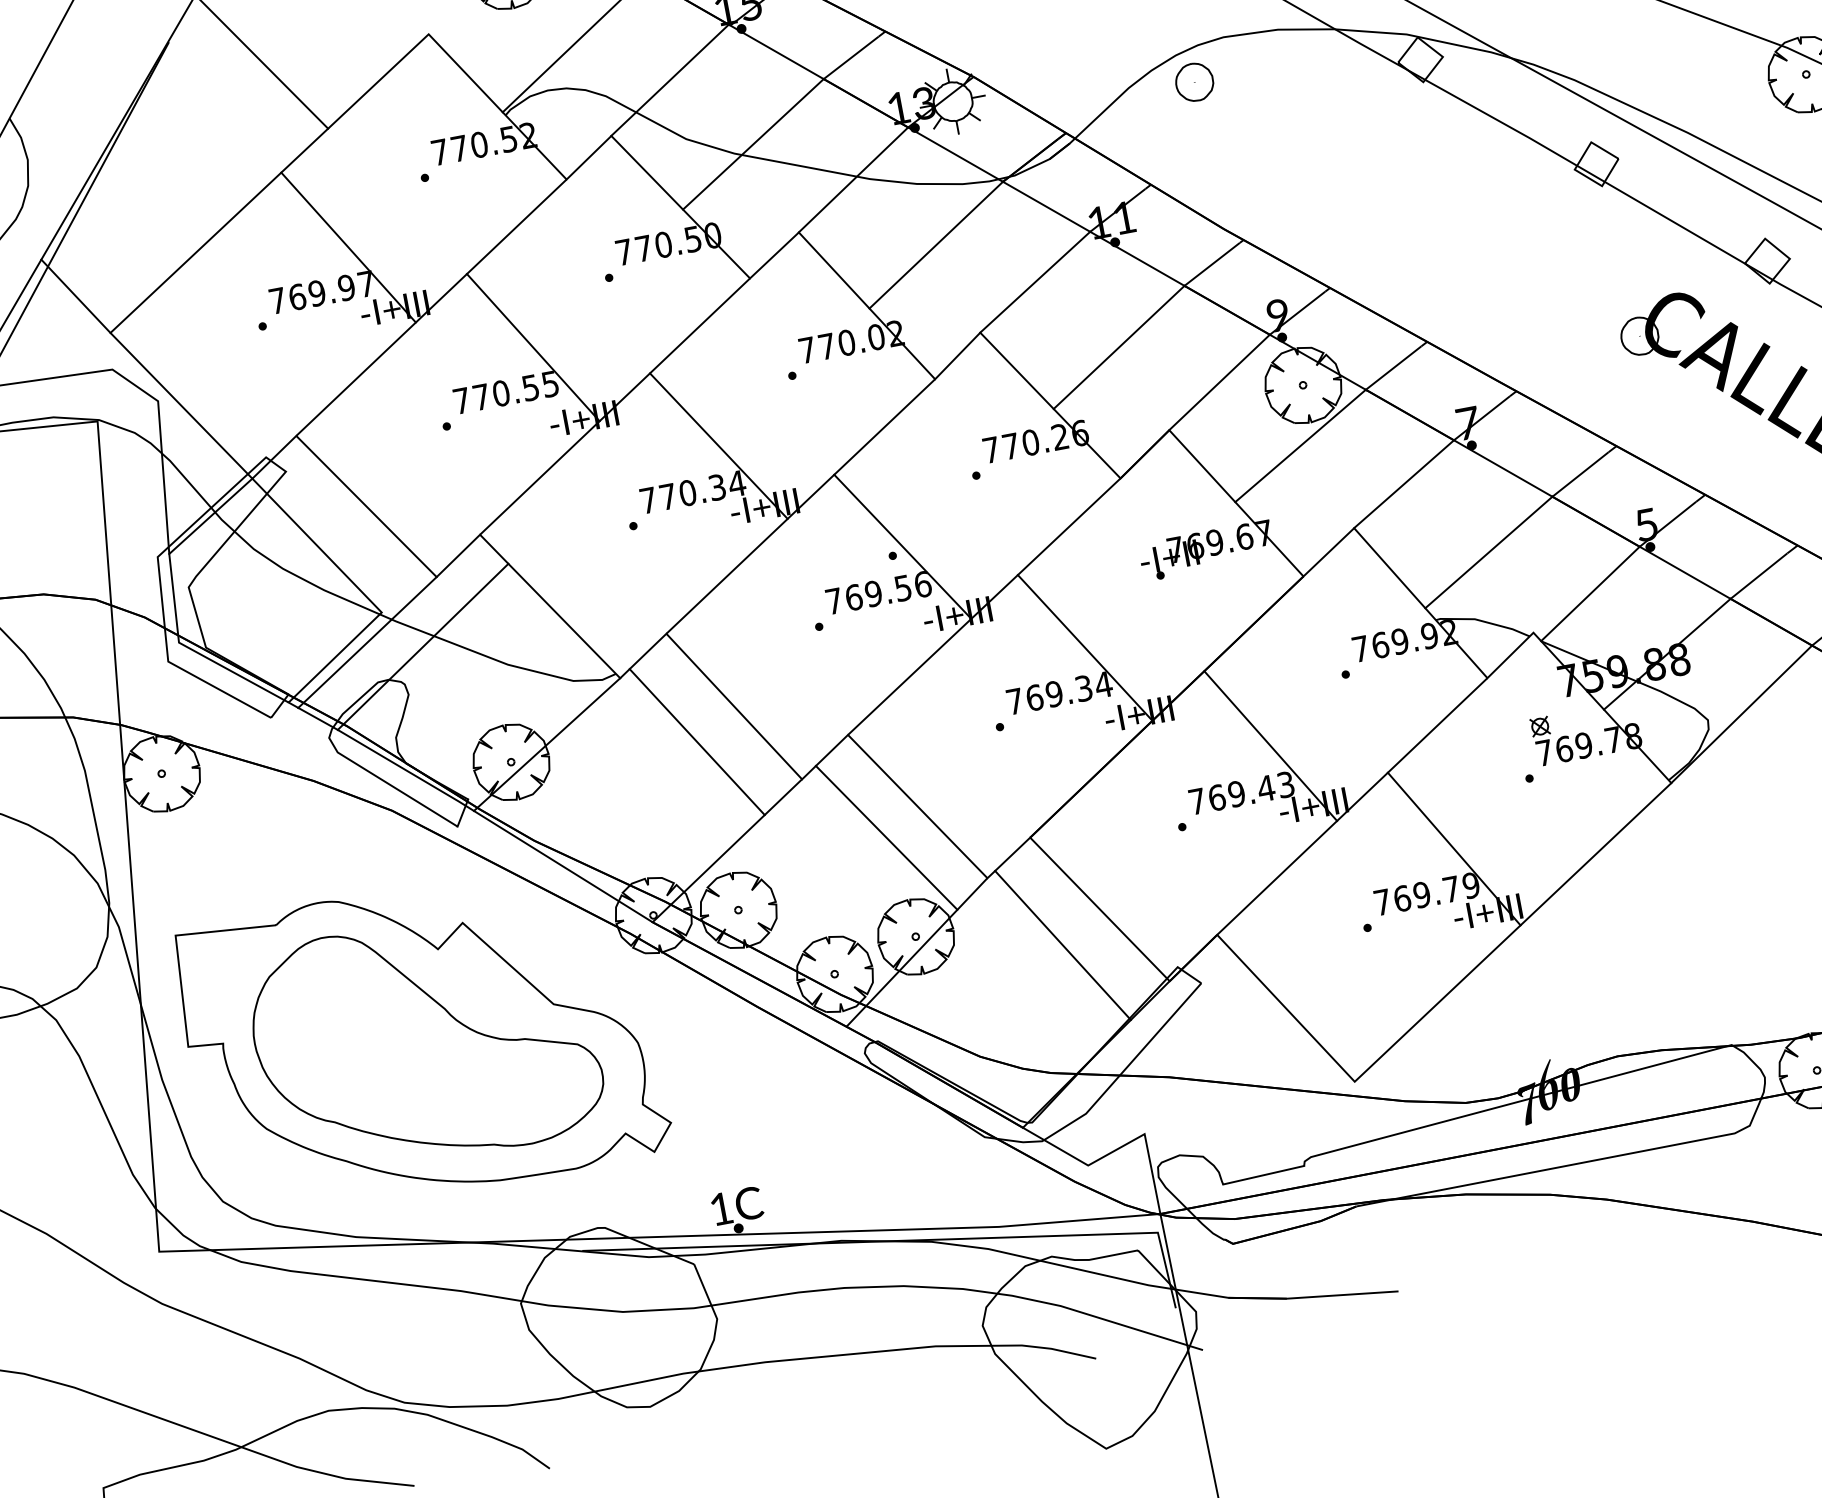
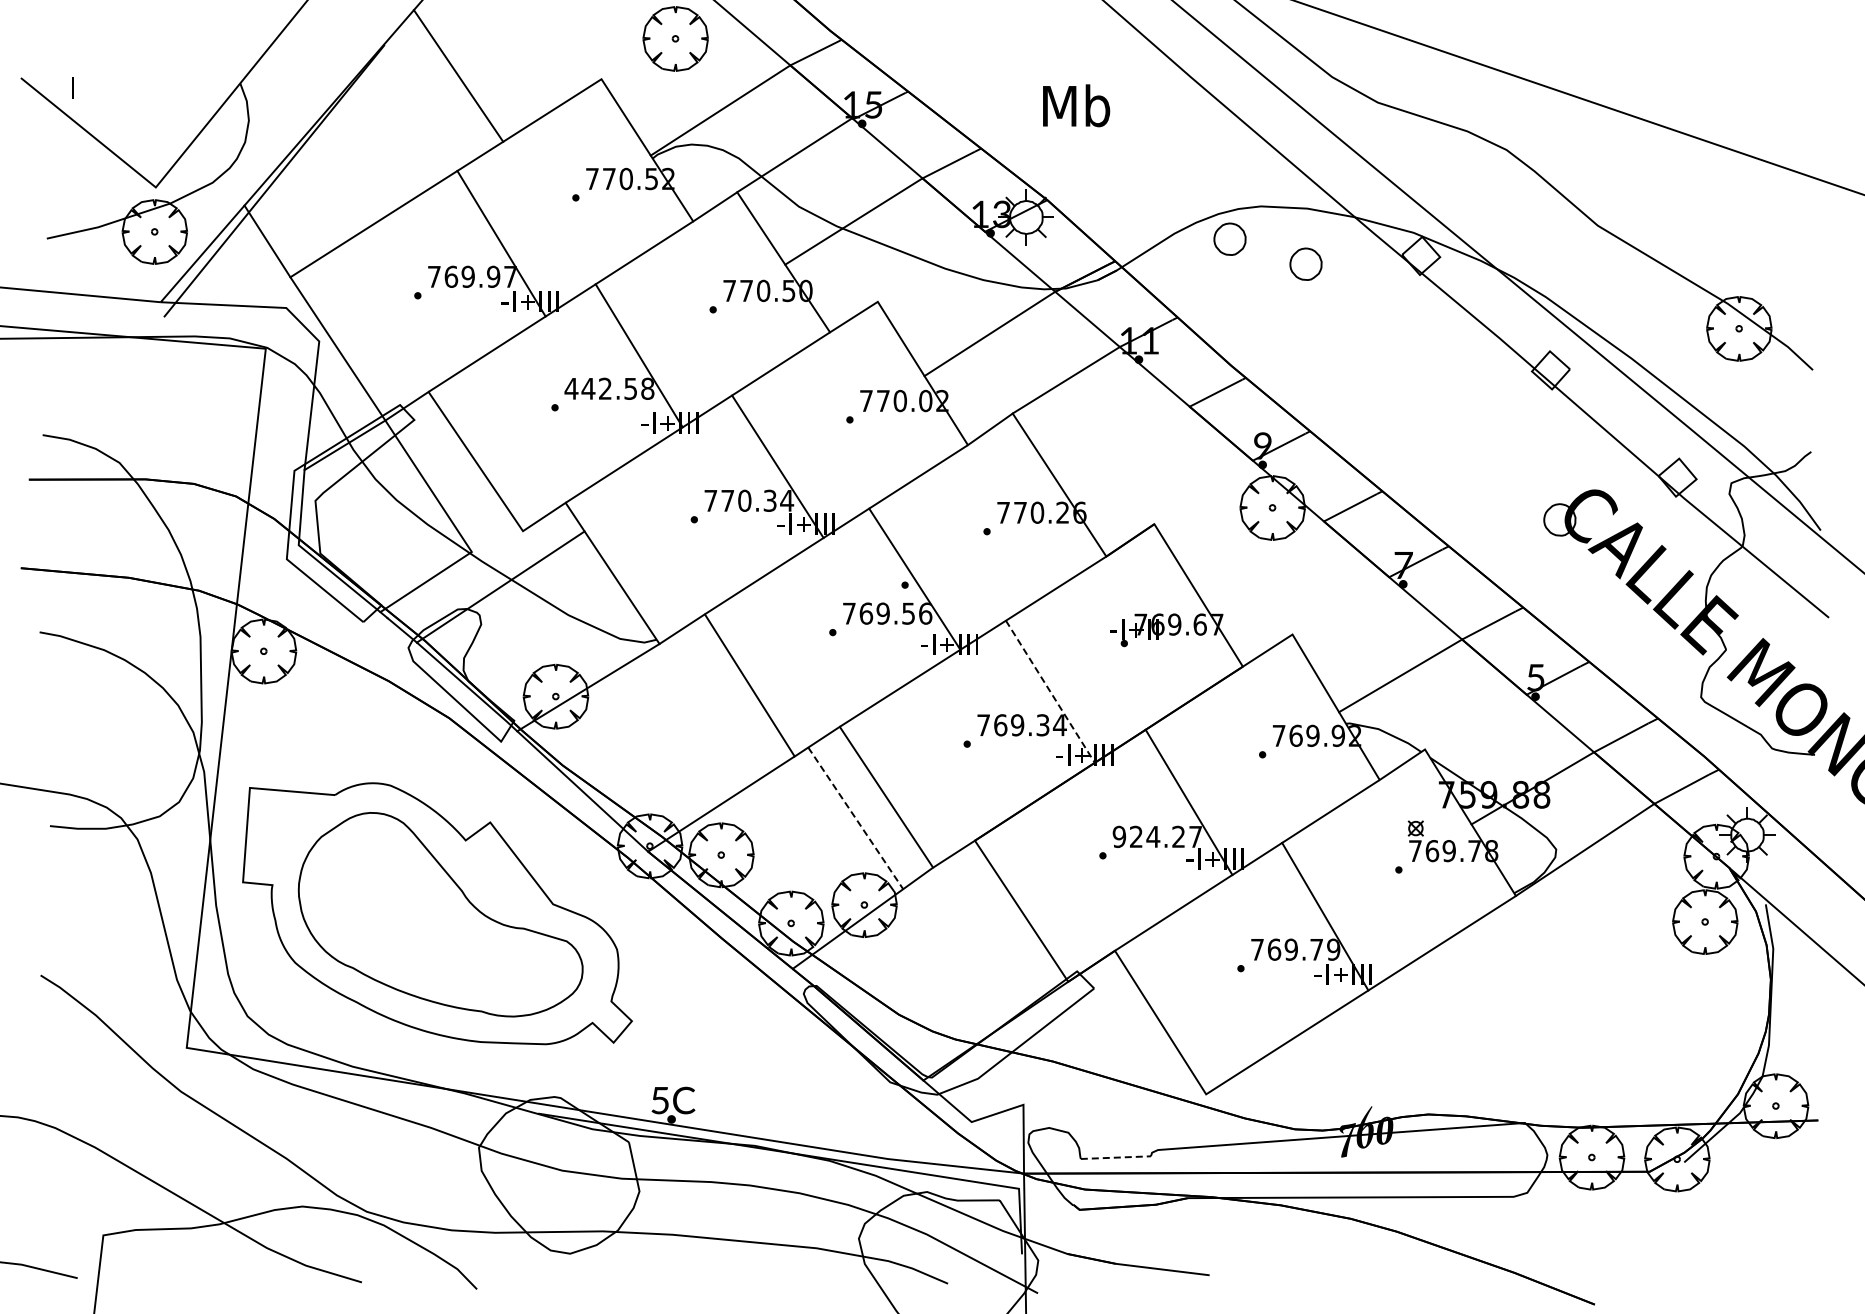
part: (1287, 93) -> (1305, 263), added
line: (853, 179) -> (931, 266), removed
line: (1118, 347) -> (1125, 447), removed
line: (1219, 382) -> (1203, 492), removed
text: (505, 392) -> (609, 388), 770.55 -> 442.58
line: (1299, 445) -> (1260, 557), removed
line: (1403, 483) -> (1340, 605), removed
line: (1590, 593) -> (1478, 725), removed
line: (367, 642) -> (455, 574), removed
line: (1085, 647) -> (1050, 691), solid -> dashed
line: (697, 741) -> (713, 708), removed
text: (1240, 792) -> (1156, 836), 769.43 -> 924.27
line: (887, 837) -> (856, 818), solid -> dashed
line: (1061, 944) -> (984, 934), removed
line: (1264, 1174) -> (1116, 1157), solid -> dashed
text: (720, 1209) -> (659, 1100), 1C -> 5C

